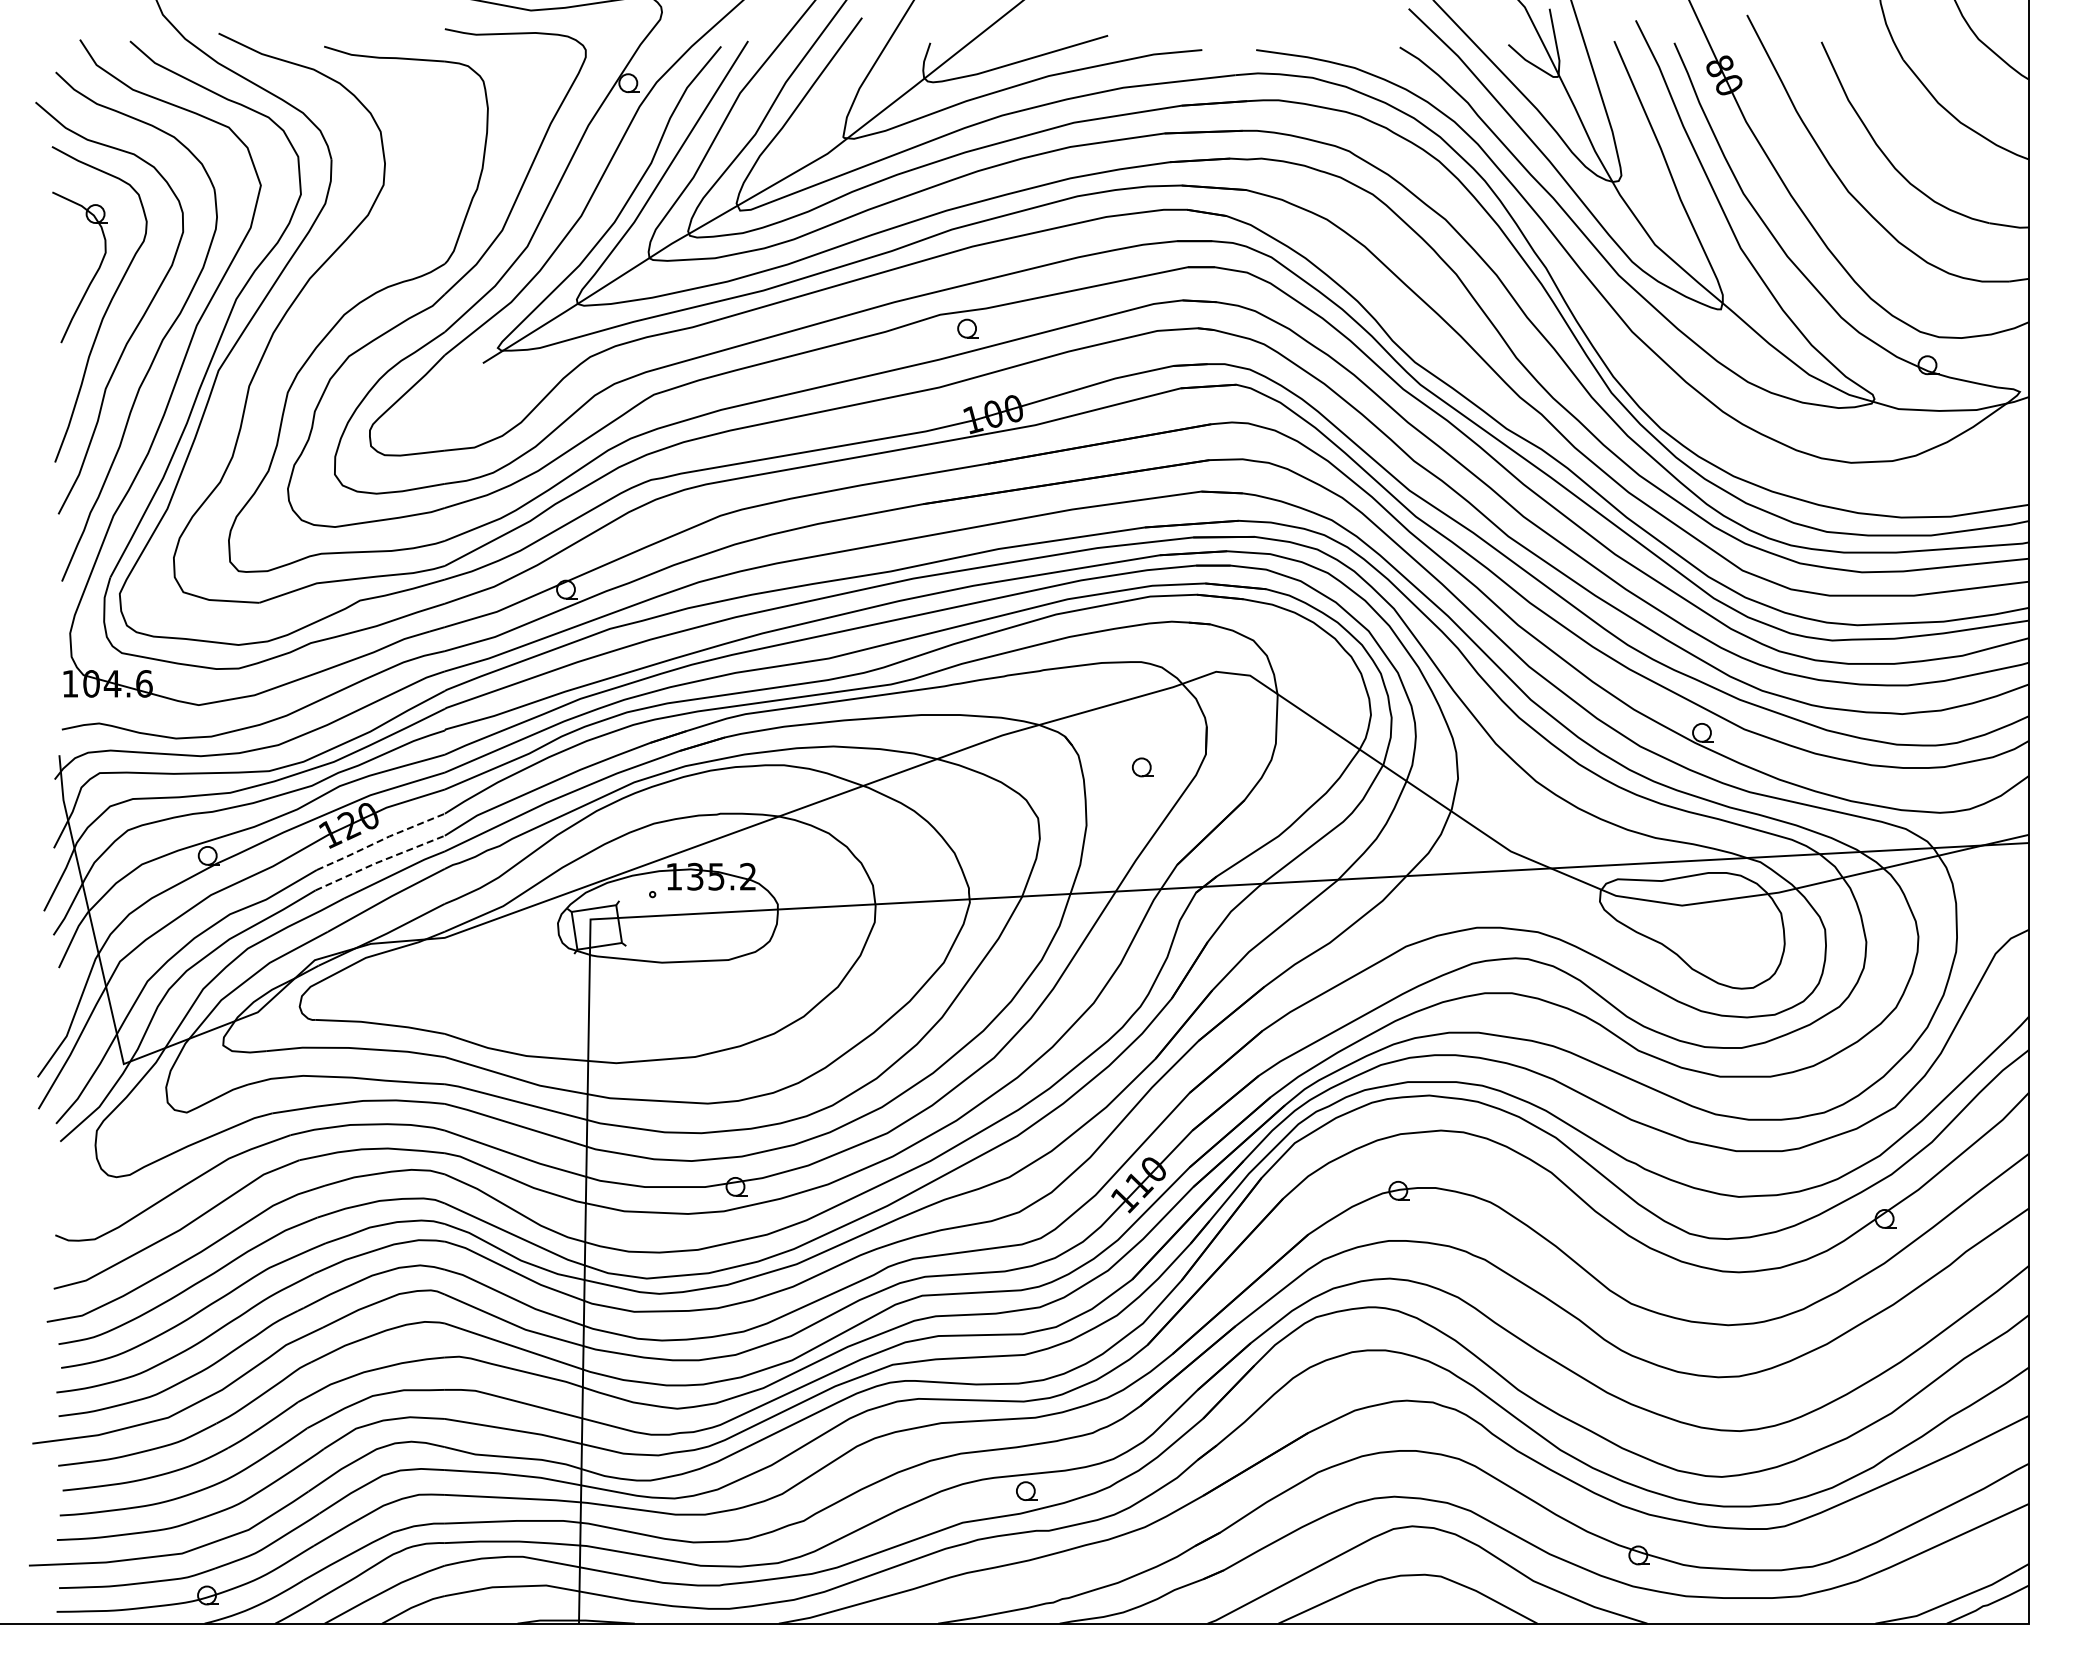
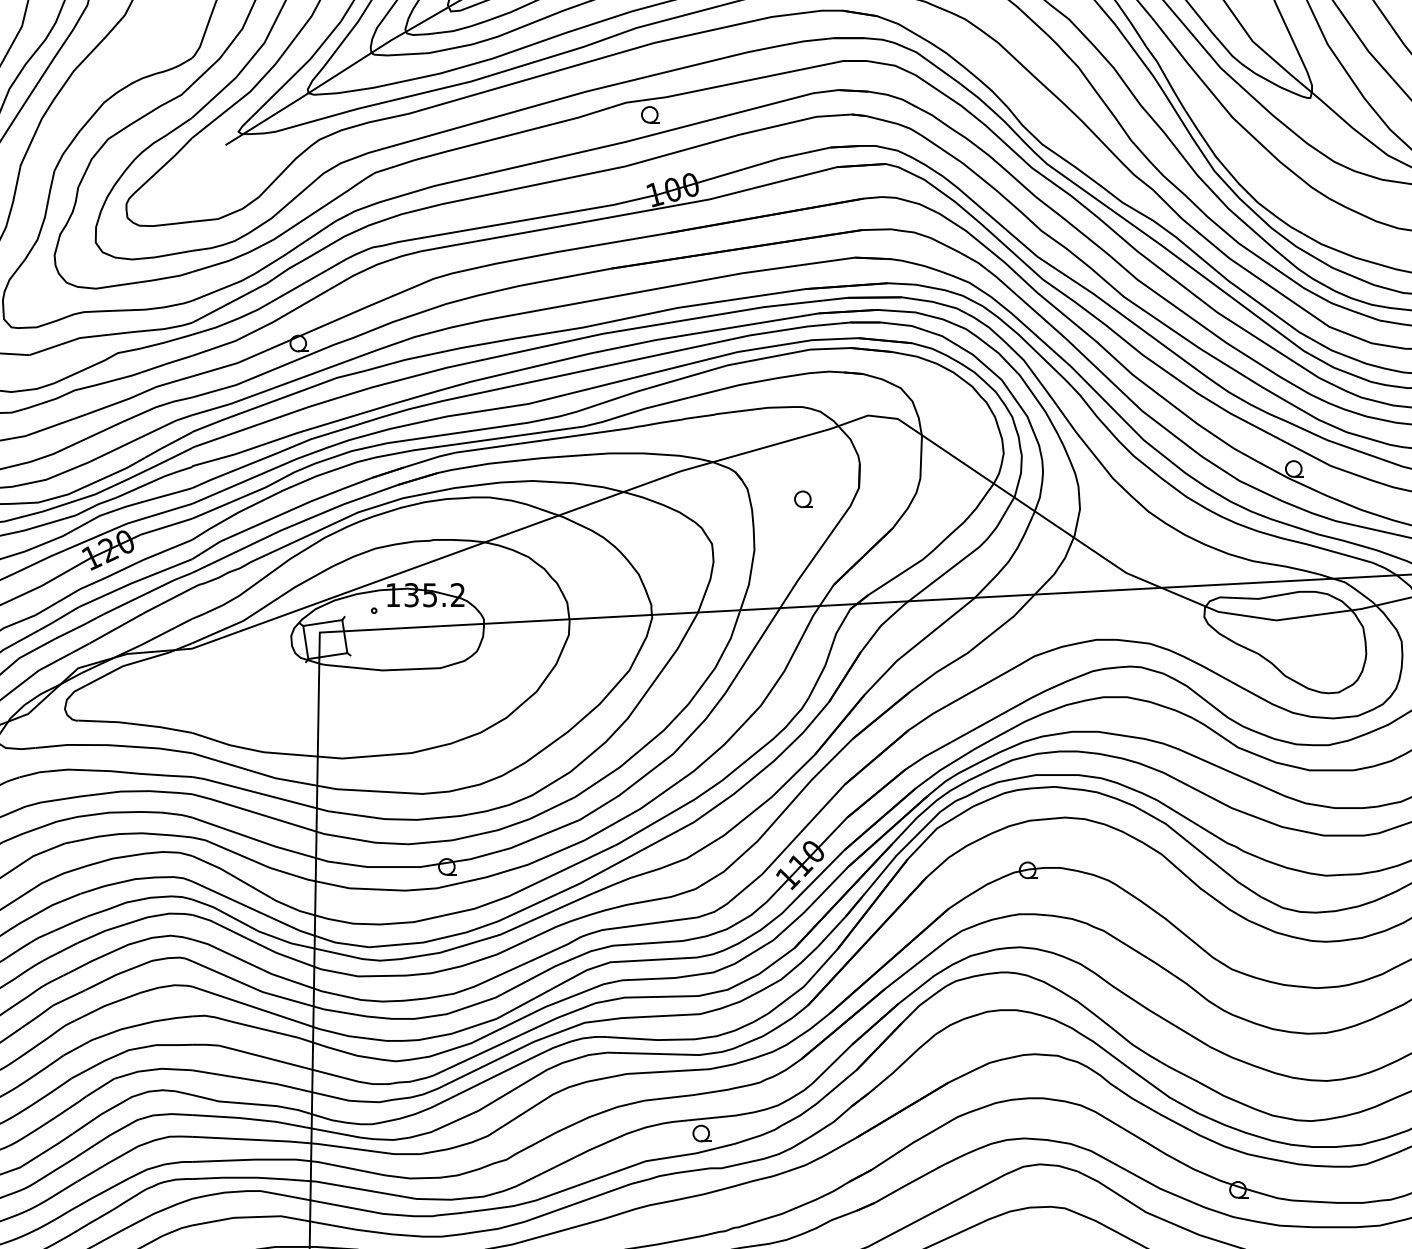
line: (380, 840) -> (135, 563), dashed -> solid
line: (379, 862) -> (134, 582), dashed -> solid

